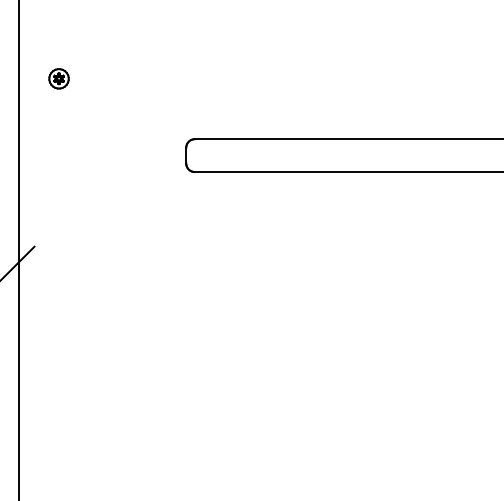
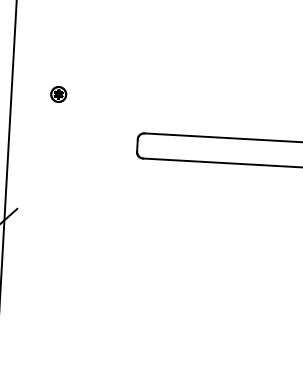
part: (58, 78) -> (58, 94), moved

